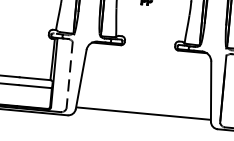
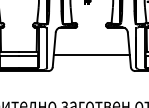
line: (69, 74) -> (47, 47), dashed -> solid
line: (142, 114) -> (91, 55), moved

